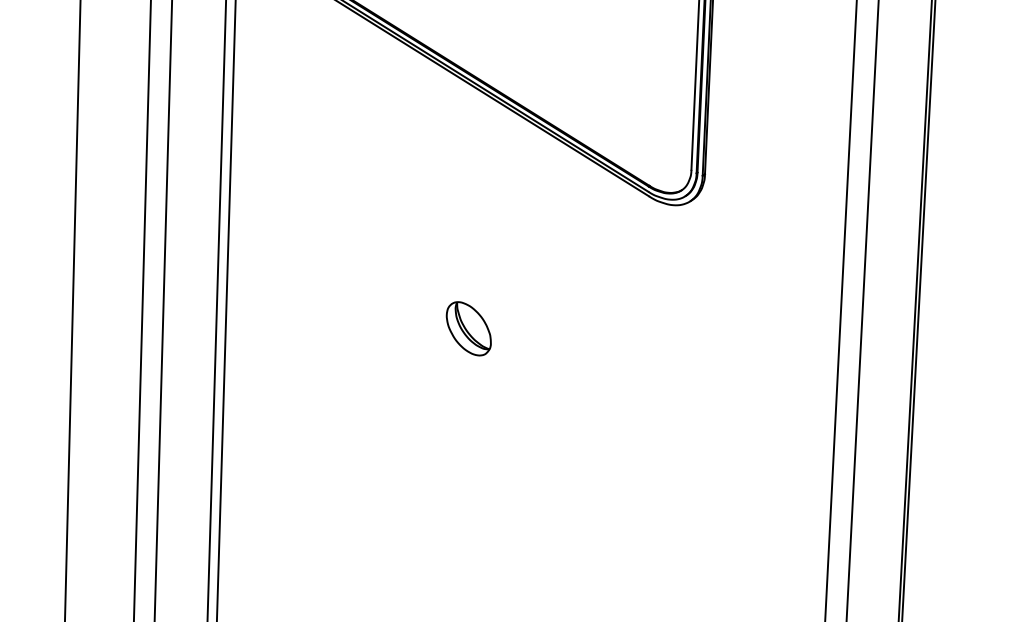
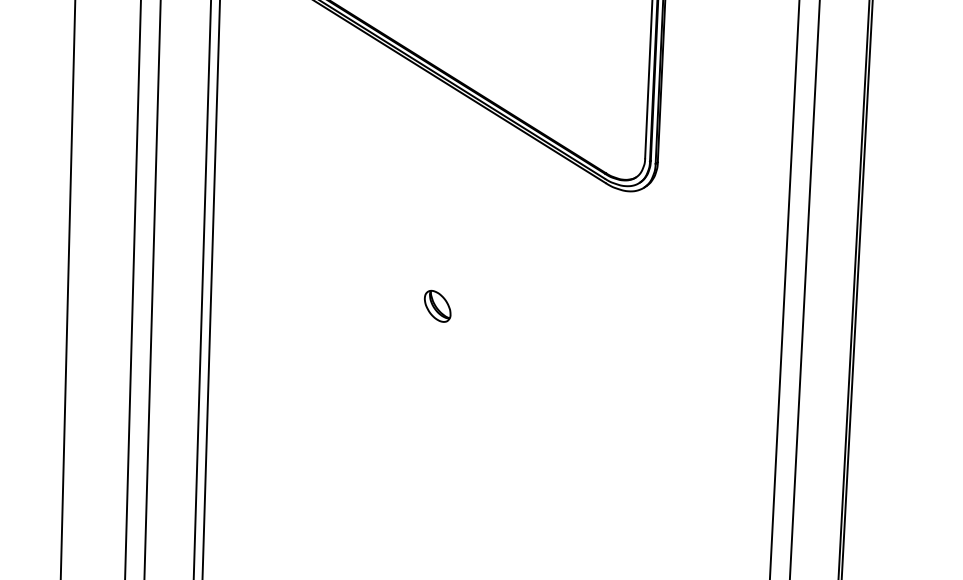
part: (468, 327) -> (437, 305), size x0.62

